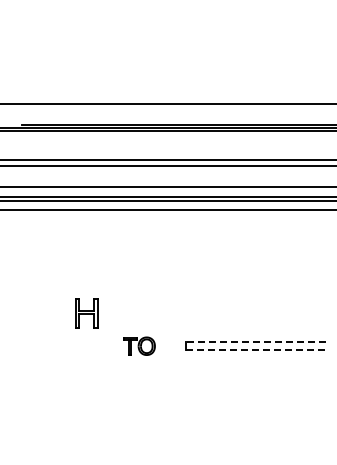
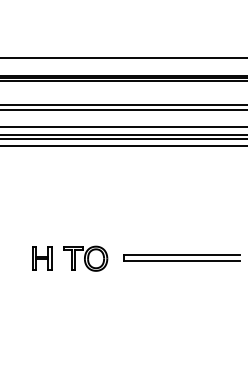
part: (86, 313) -> (42, 258), moved
line: (255, 342) -> (181, 255), dashed -> solid
part: (139, 345) -> (86, 258), size x1.67
line: (255, 349) -> (181, 261), dashed -> solid

